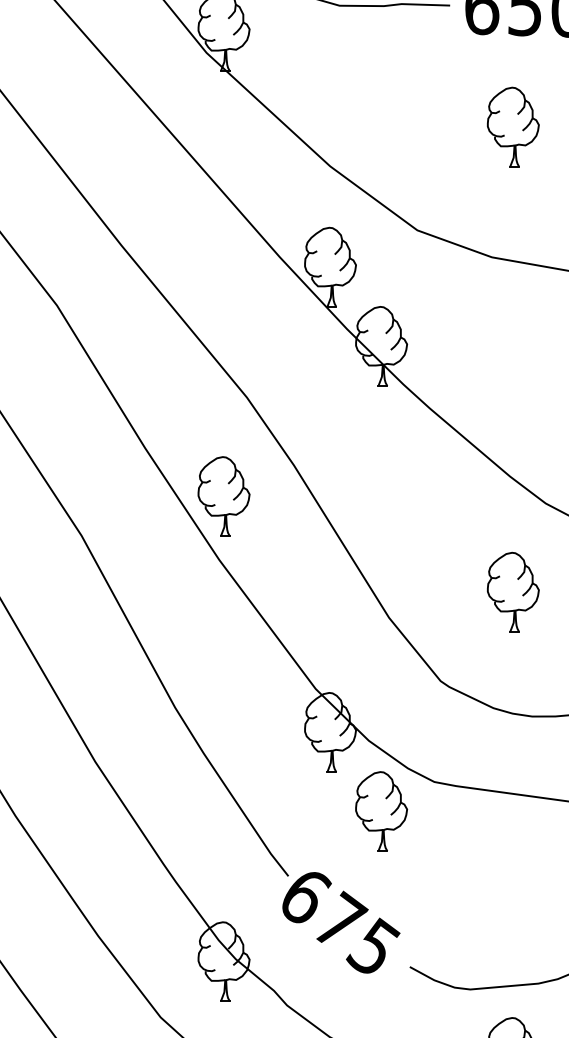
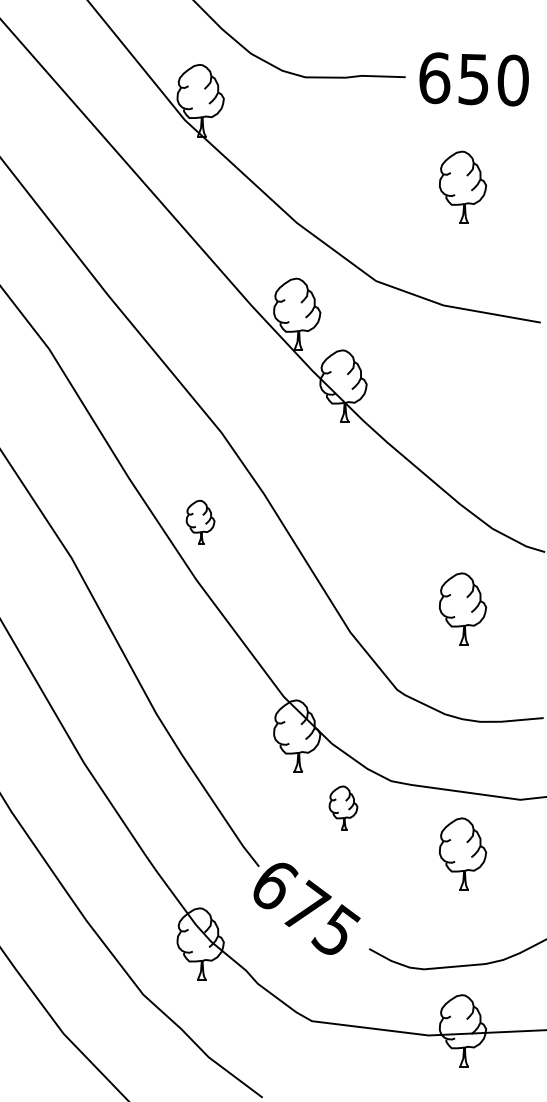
part: (223, 495) -> (200, 521), size x0.6
part: (381, 811) -> (343, 807), size x0.6
part: (513, 861) -> (463, 853), added

